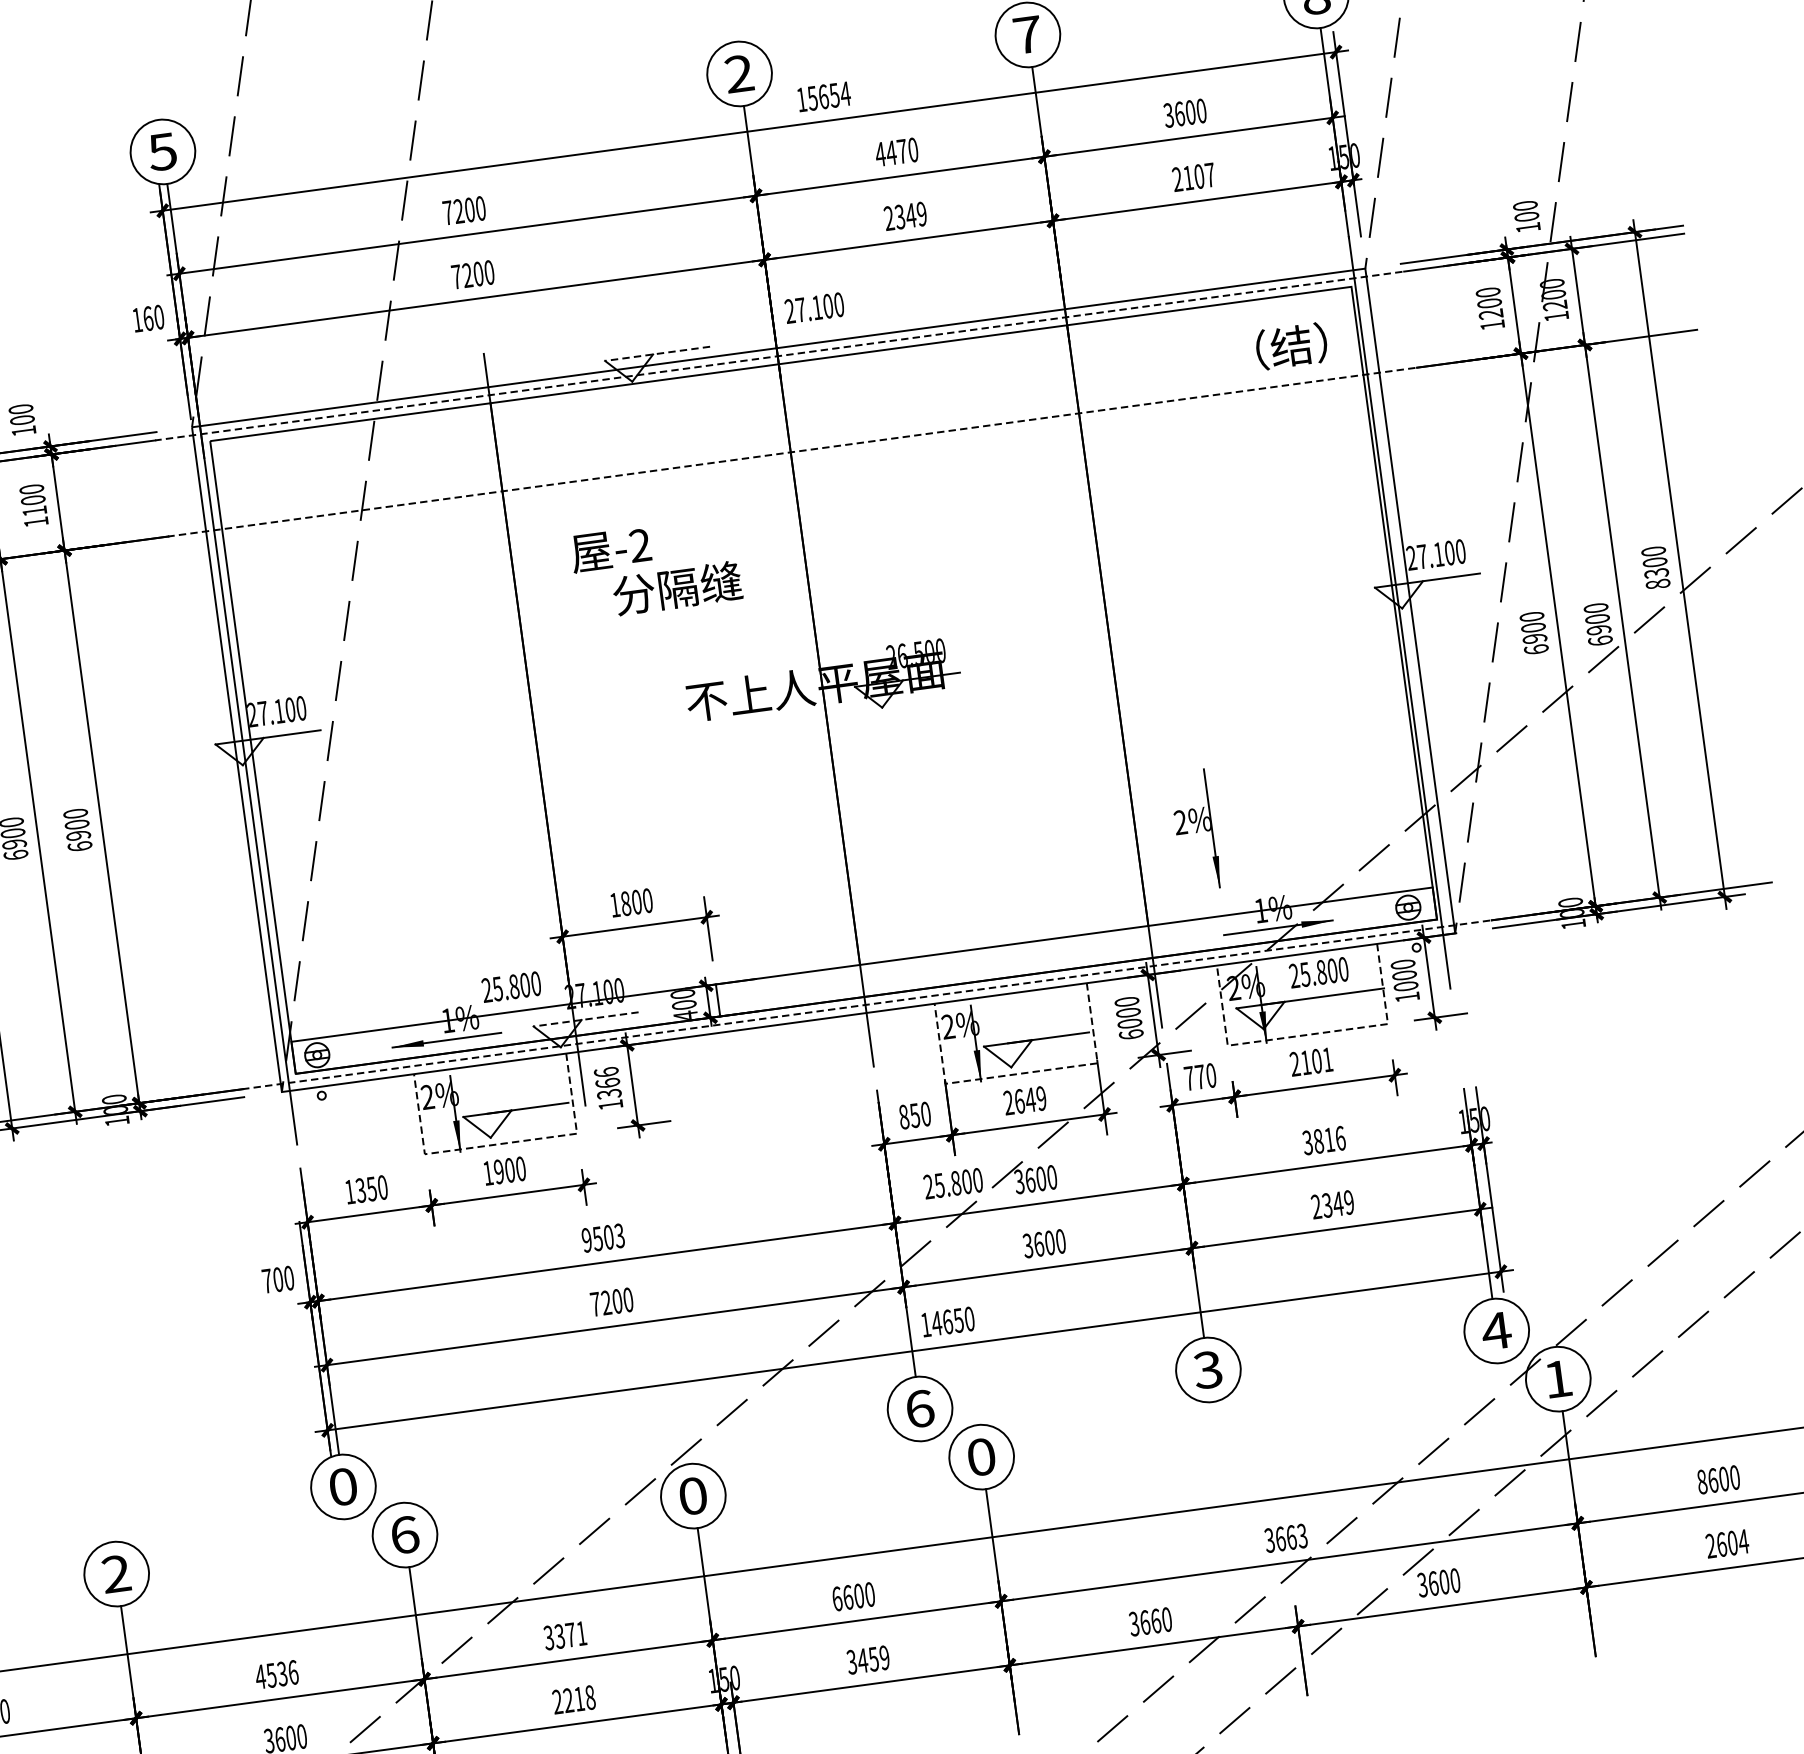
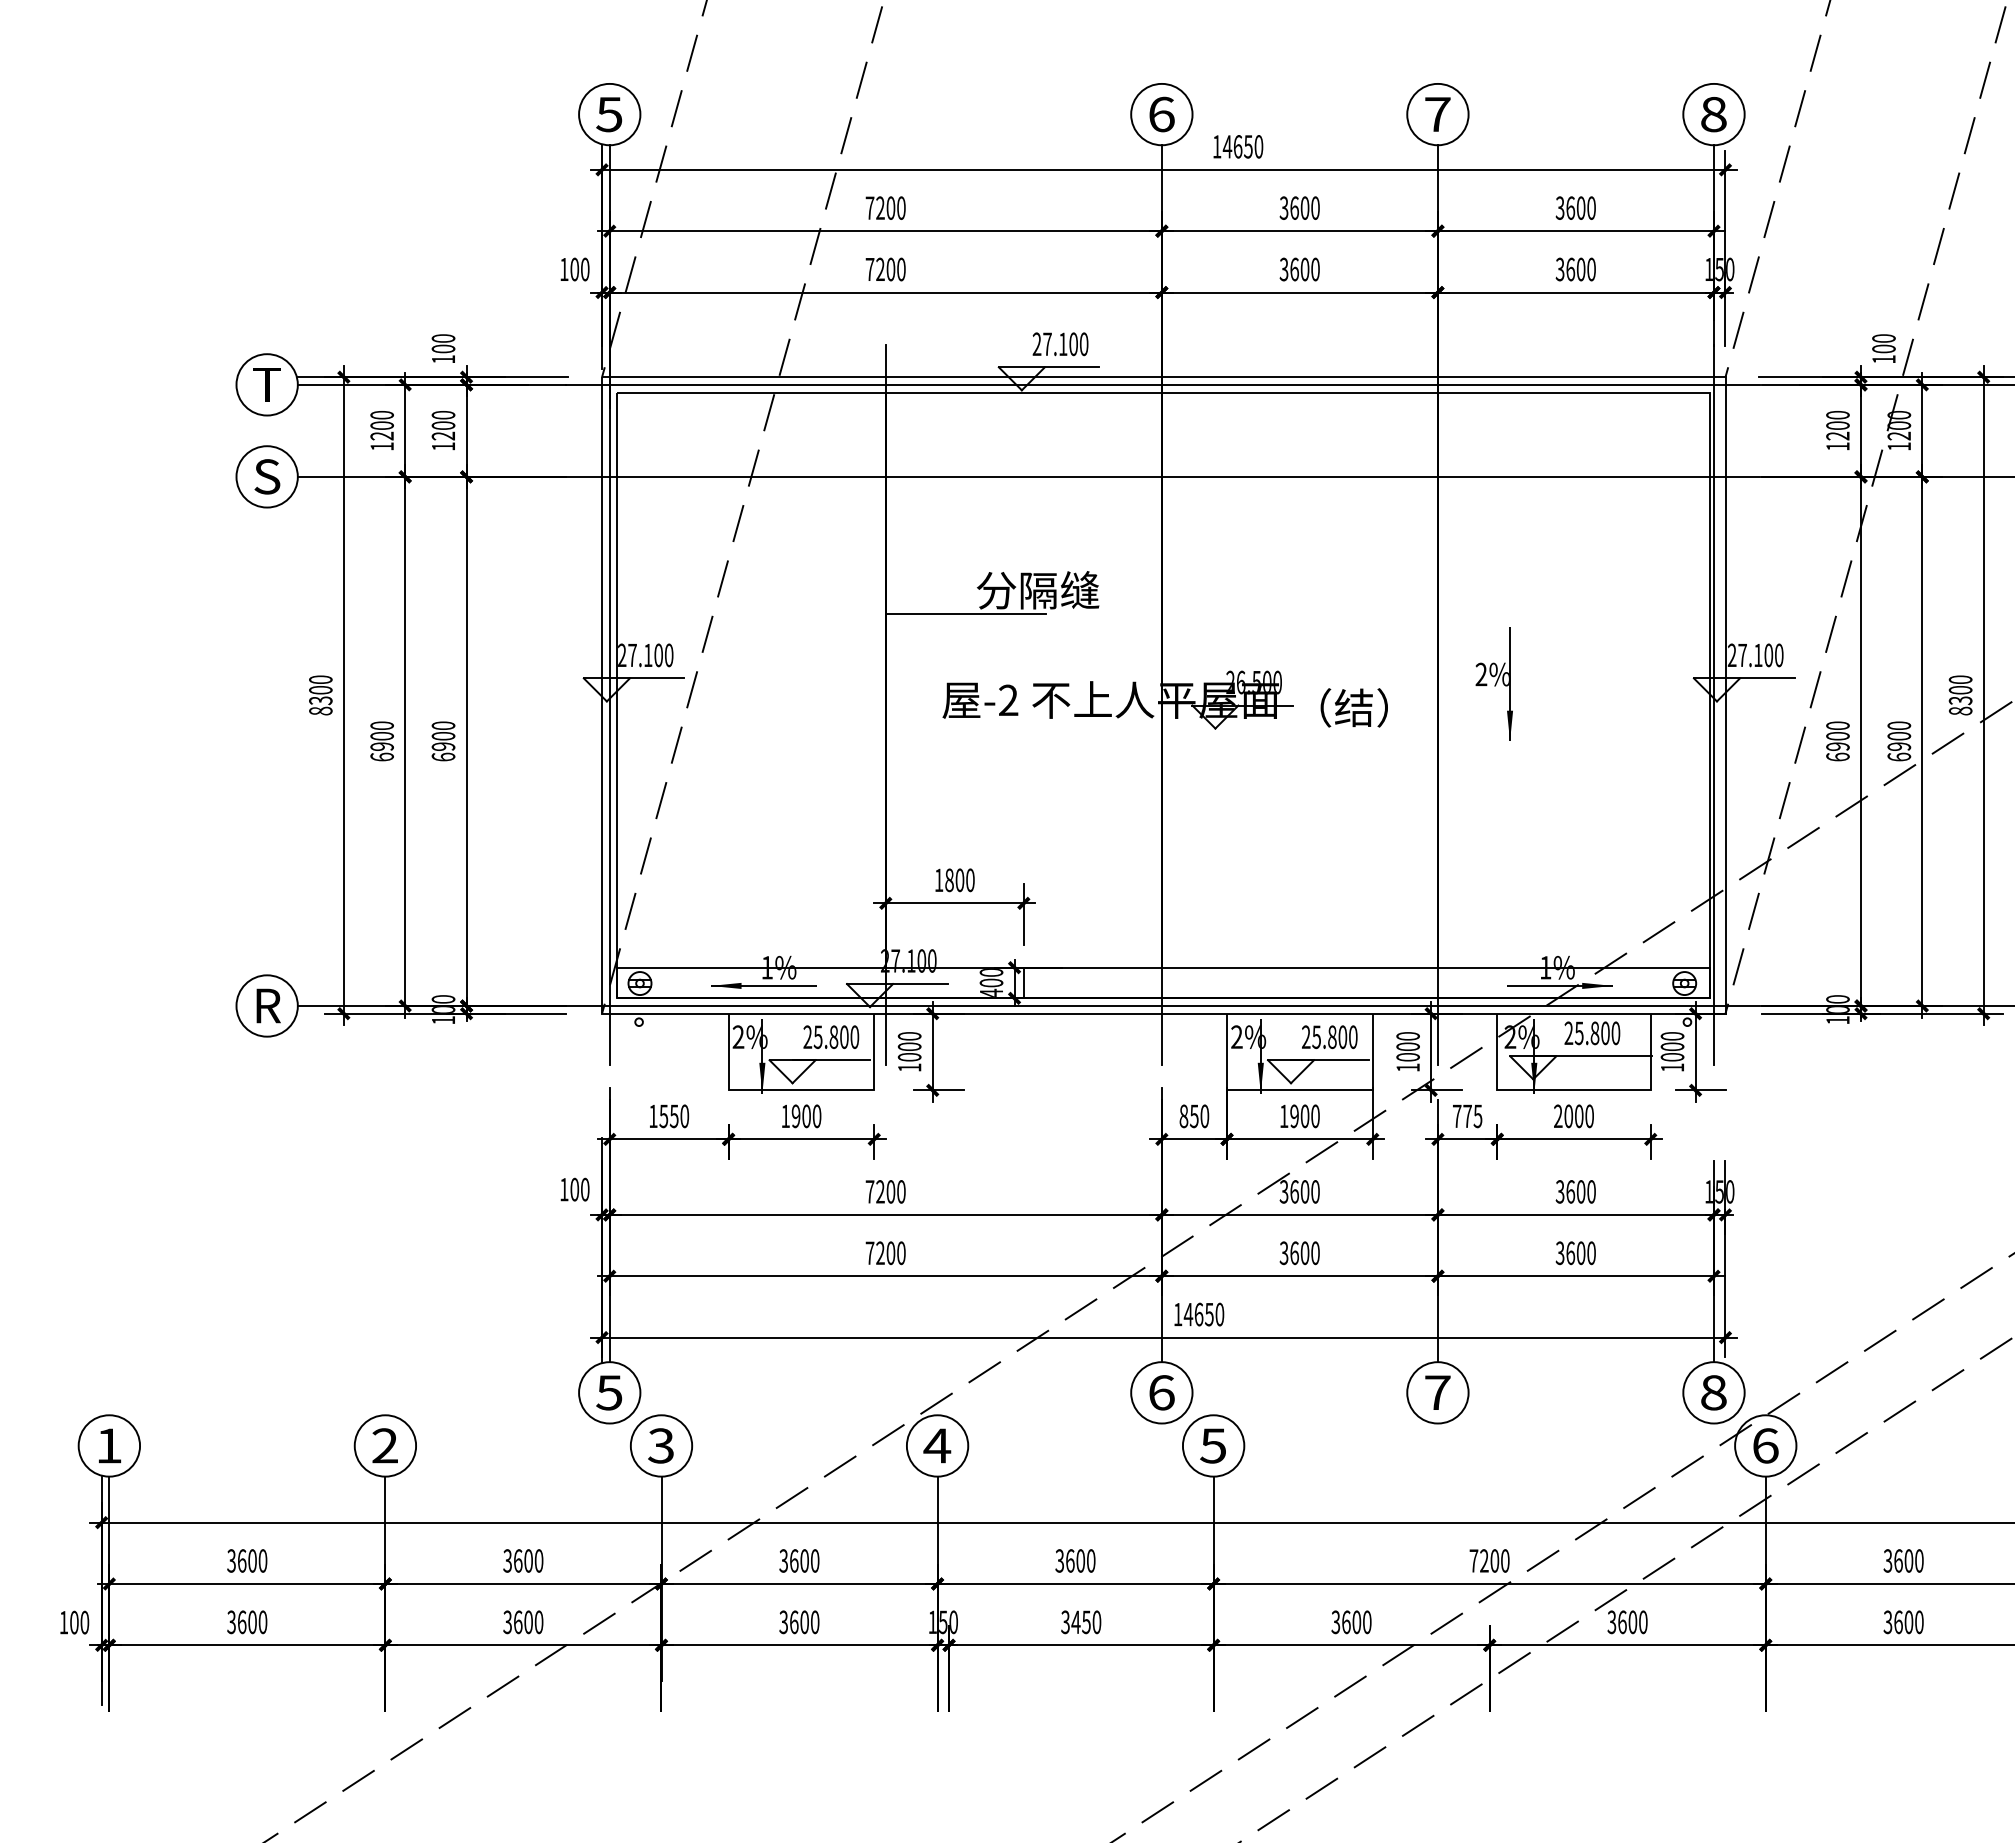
text: (739, 73) -> (1161, 114), 2 -> 6
text: (828, 95) -> (1242, 146), 15654 -> 14650
text: (891, 152) -> (1294, 207), 4470 -> 3600
text: (1193, 177) -> (1575, 269), 2107 -> 3600
text: (905, 216) -> (1299, 269), 2349 -> 3600
text: (814, 308) -> (1060, 344), moved
text: (147, 317) -> (574, 268), 160 -> 100
text: (1290, 346) -> (1353, 707), moved
line: (656, 354) -> (1048, 367), dashed -> solid
line: (778, 355) -> (1162, 384), dashed -> solid
line: (791, 451) -> (1162, 476), dashed -> solid
text: (33, 510) -> (442, 435), 1100 -> 1200
text: (611, 549) -> (980, 700), moved
line: (605, 623) -> (965, 614), added
part: (1194, 830) -> (1493, 683), moved
text: (511, 987) -> (831, 1037), moved
line: (866, 1005) -> (1162, 1006), dashed -> solid
line: (585, 1019) -> (896, 984), dashed -> solid
text: (1130, 1034) -> (1407, 1067), 6000 -> 1000
line: (1308, 1034) -> (1574, 1090), dashed -> solid
text: (1316, 1061) -> (1578, 1116), 2101 -> 2000
line: (1021, 1073) -> (1299, 1090), dashed -> solid
text: (1210, 1074) -> (1477, 1115), 770 -> 775
text: (607, 1082) -> (909, 1046), 1366 -> 1000
text: (1024, 1100) -> (1299, 1116), 2649 -> 1900
text: (1328, 1139) -> (1580, 1191), 3816 -> 3600
line: (501, 1144) -> (801, 1090), dashed -> solid
text: (952, 1182) -> (1329, 1036), moved
text: (361, 1189) -> (664, 1115), 1350 -> 1550
text: (1332, 1205) -> (1575, 1253), 2349 -> 3600
text: (603, 1237) -> (885, 1191), 9503 -> 7200
text: (267, 1280) -> (564, 1189), 700 -> 100
text: (1496, 1330) -> (1713, 1392), 4 -> 8
text: (1207, 1369) -> (1437, 1392), 3 -> 7
text: (1557, 1378) -> (1765, 1445), 1 -> 6
text: (981, 1456) -> (1213, 1445), 0 -> 5
text: (1701, 1481) -> (1887, 1560), 8600 -> 3600
text: (343, 1486) -> (609, 1392), 0 -> 5
text: (693, 1495) -> (937, 1445), 0 -> 4
text: (404, 1534) -> (661, 1445), 6 -> 3
text: (1285, 1537) -> (1489, 1560), 3663 -> 7200
text: (1727, 1544) -> (1903, 1622), 2604 -> 3600
text: (836, 1598) -> (1059, 1560), 6600 -> 3600
text: (1155, 1620) -> (1356, 1621), 3660 -> 3600
text: (570, 1634) -> (804, 1560), 3371 -> 3600
text: (884, 1658) -> (1096, 1622), 3459 -> 3450
text: (277, 1674) -> (523, 1560), 4536 -> 3600
text: (574, 1700) -> (799, 1622), 2218 -> 3600

